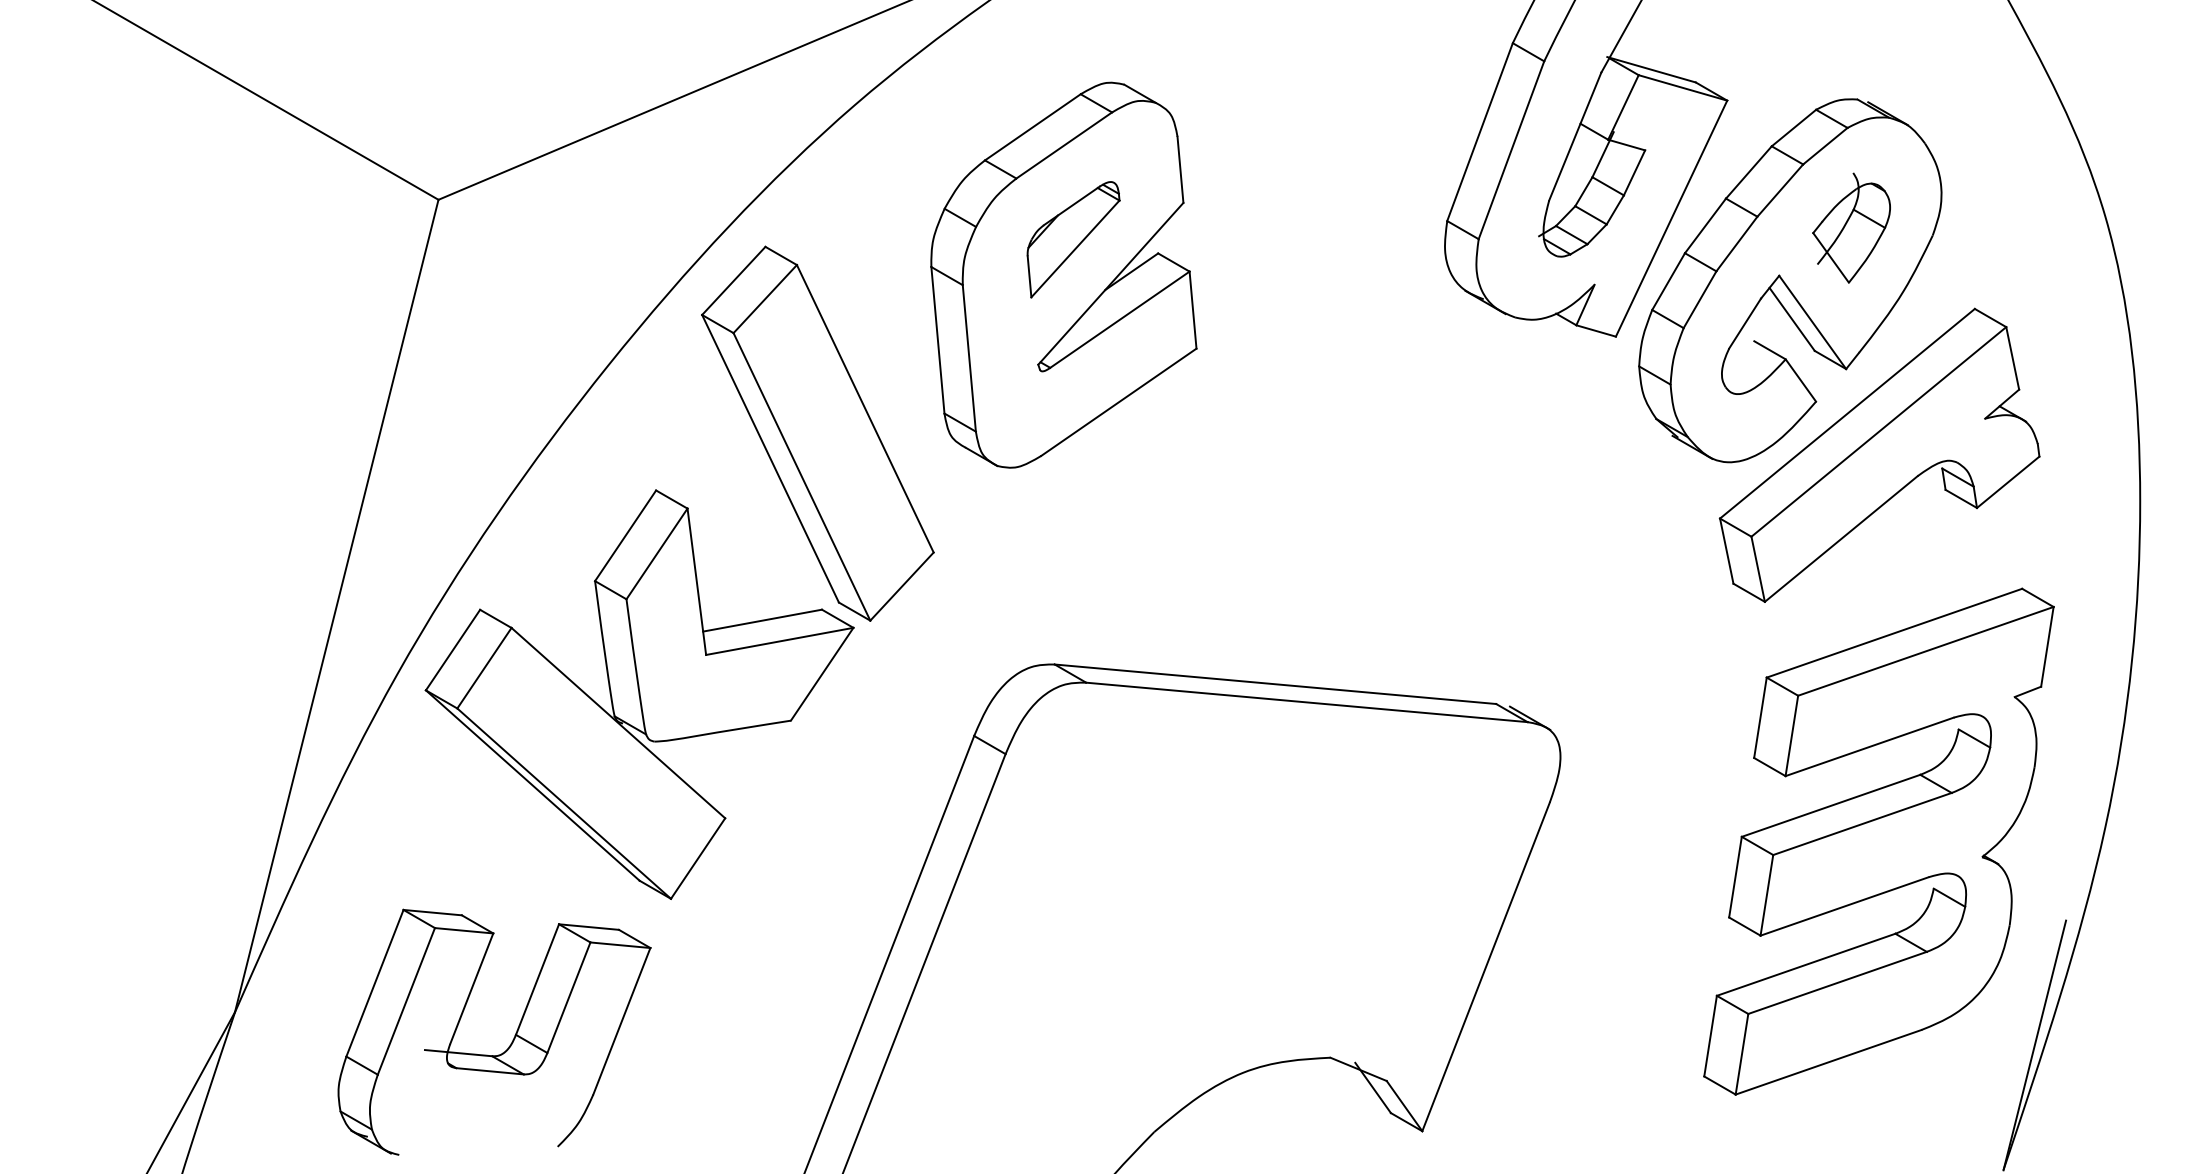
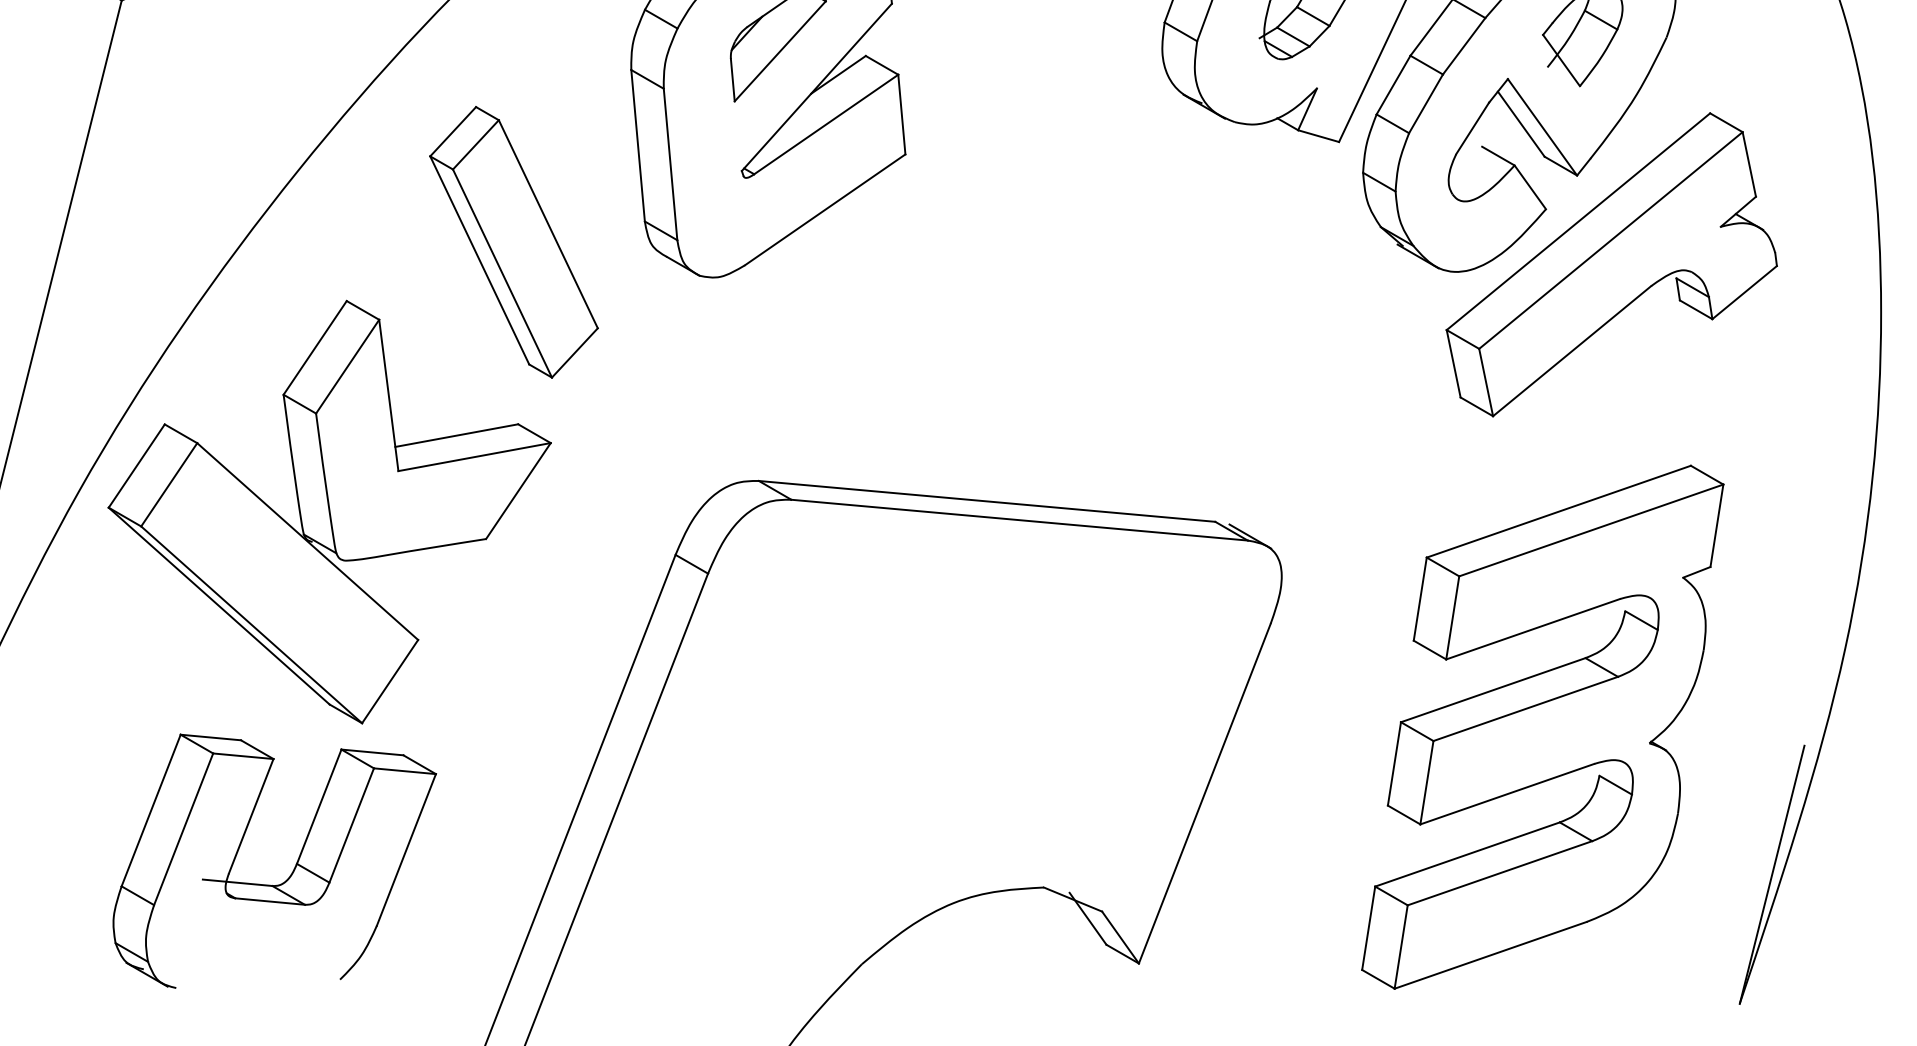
part: (817, 433) -> (513, 242), size x0.7
part: (1878, 841) -> (1542, 727), moved
part: (512, 1039) -> (293, 868), moved

